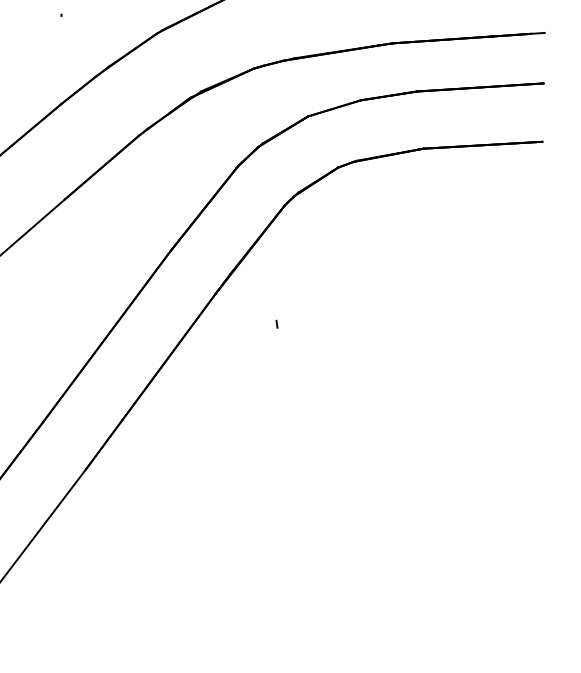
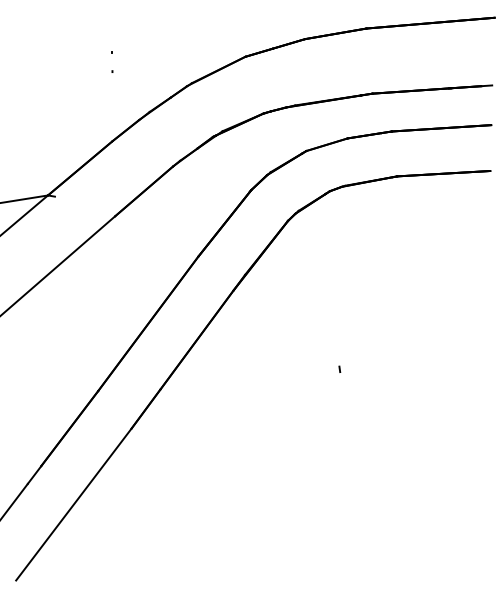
line: (276, 323) -> (339, 368), moved

